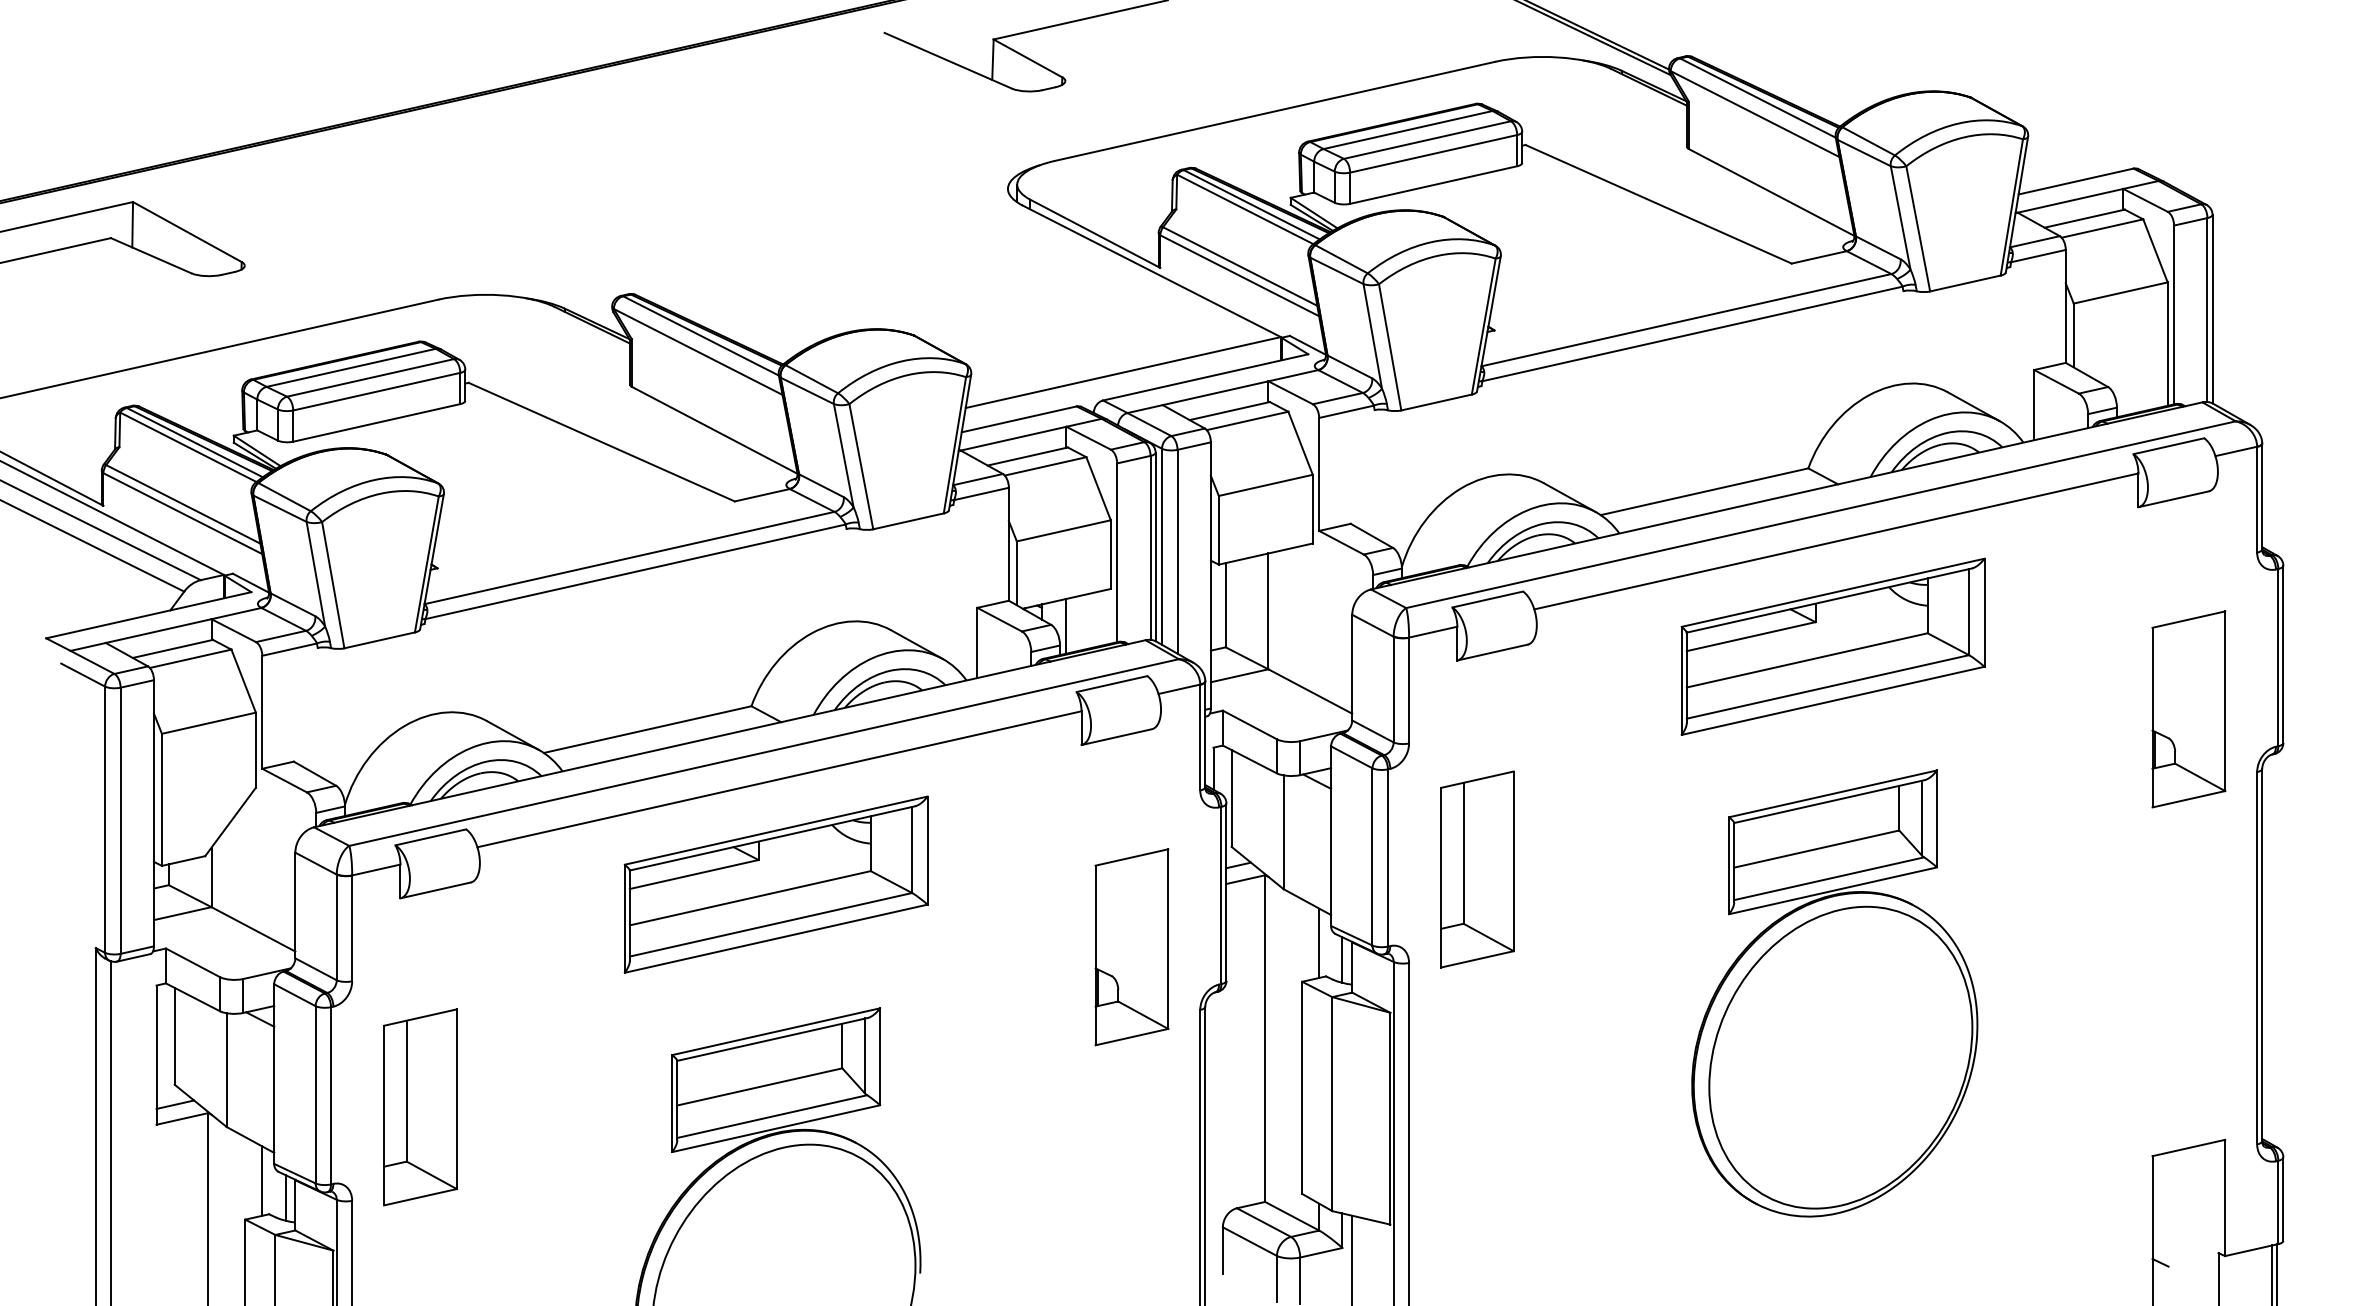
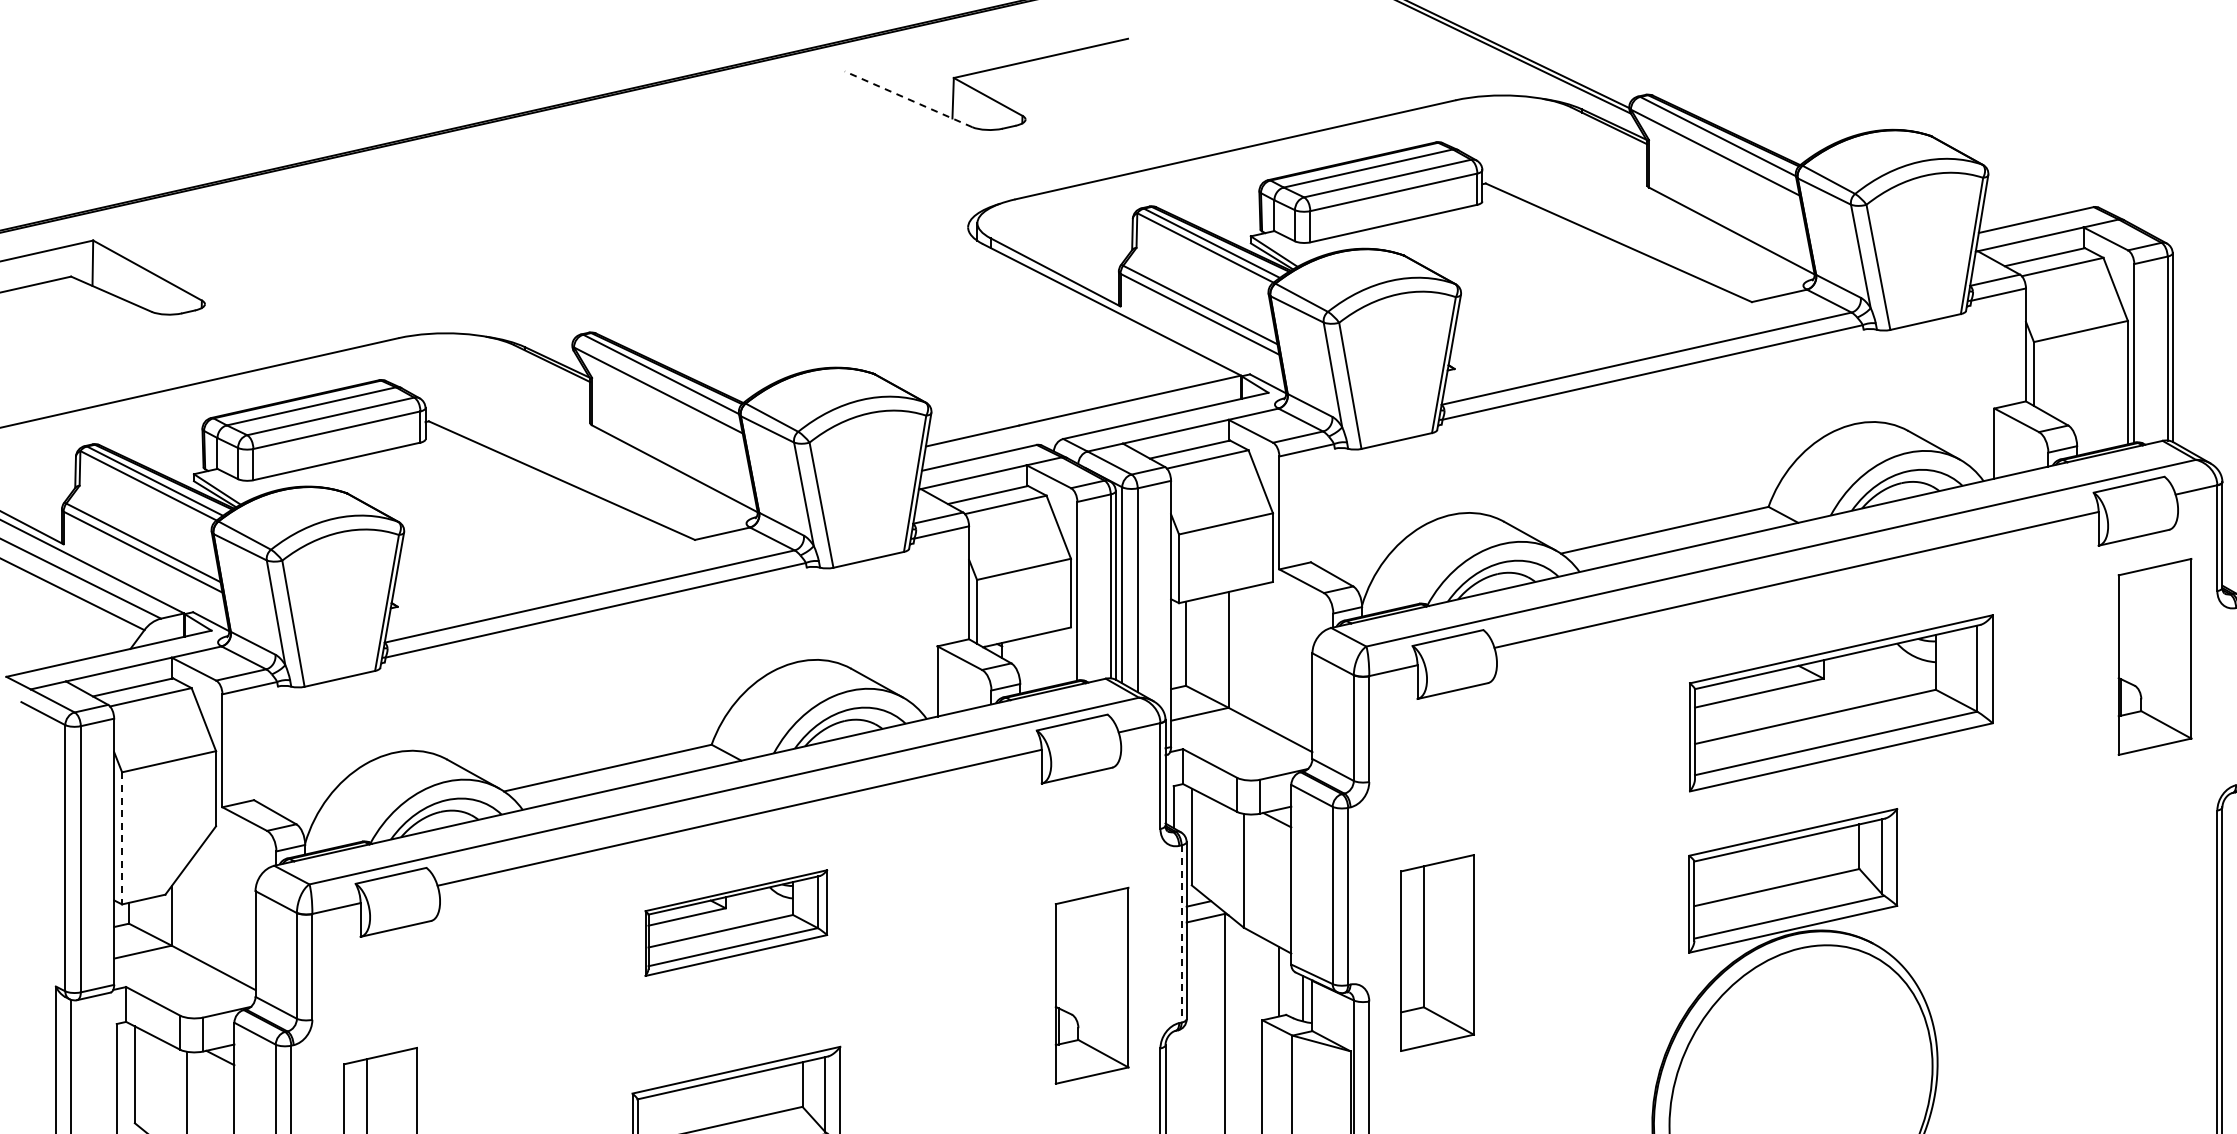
line: (948, 60) -> (908, 99), solid -> dashed
line: (1066, 625) -> (1026, 664), removed
part: (1832, 646) -> (1840, 703), moved
part: (2188, 709) -> (2154, 657), moved
line: (161, 800) -> (121, 839), solid -> dashed
part: (1477, 869) -> (1437, 953), moved
part: (775, 884) -> (735, 923), size x0.6
line: (1221, 895) -> (1181, 934), solid -> dashed

